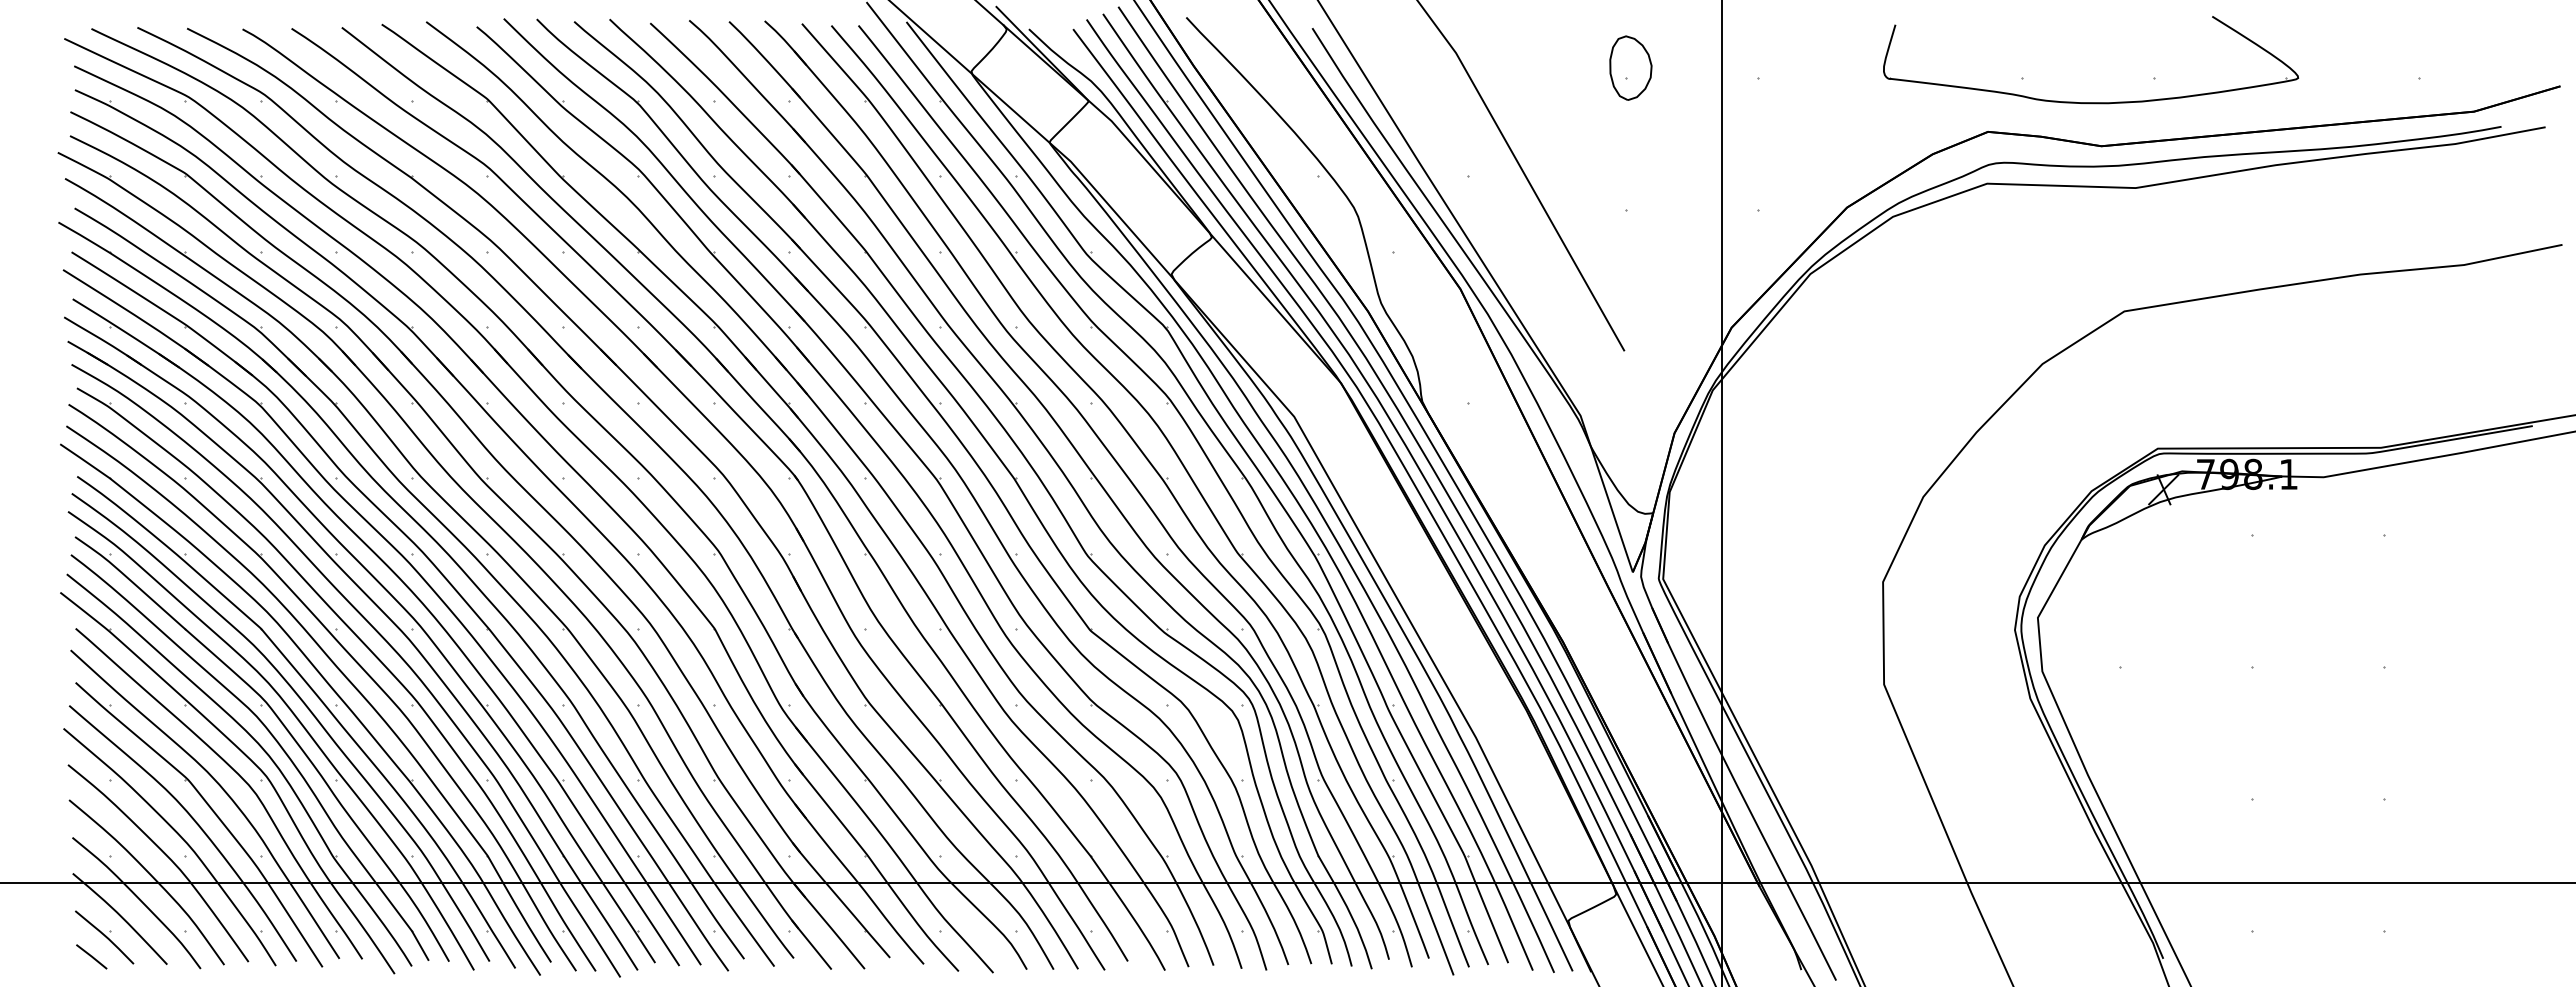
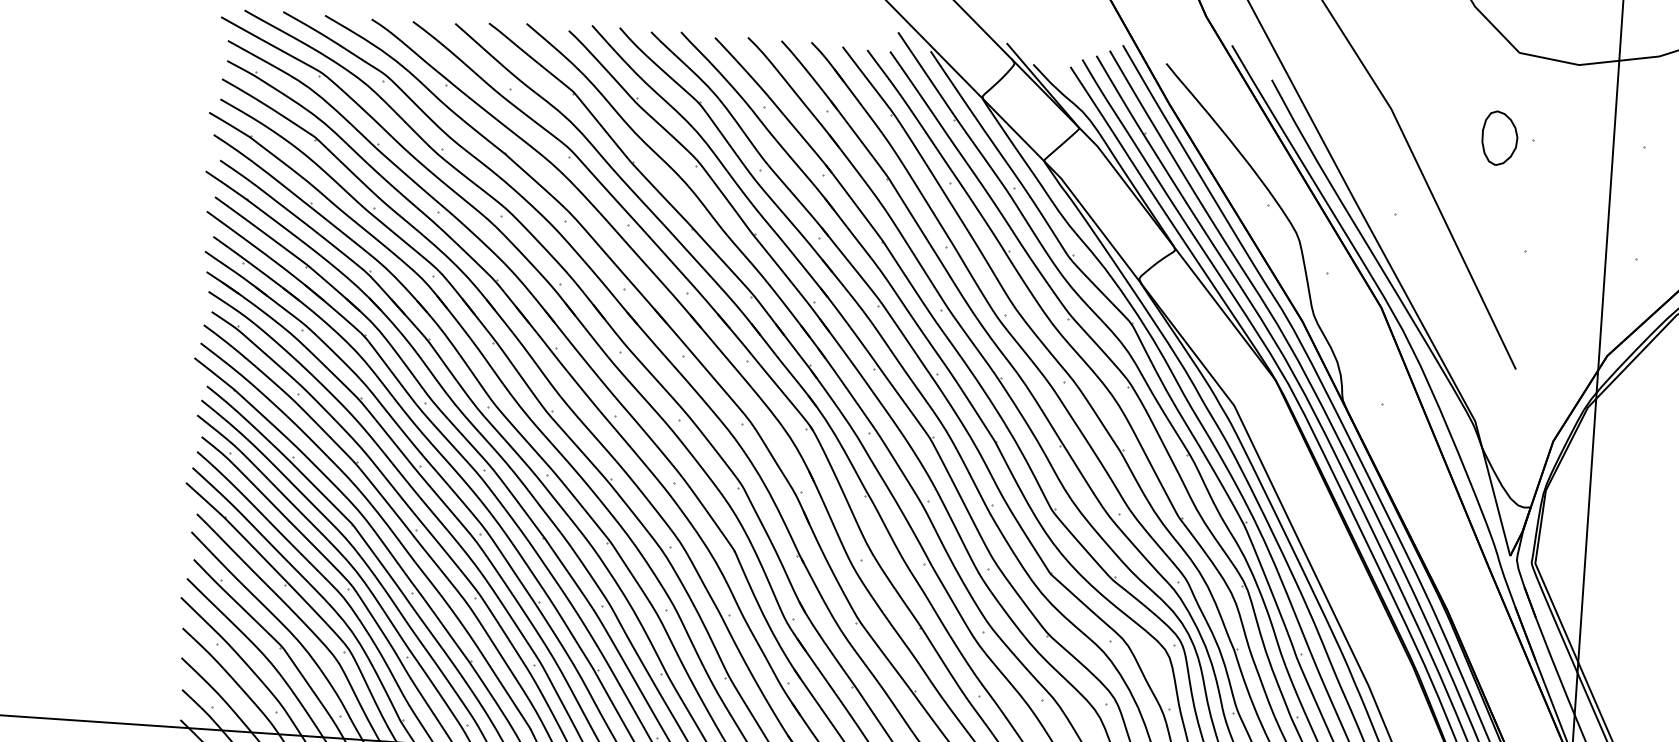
part: (1630, 67) -> (1499, 137), moved

